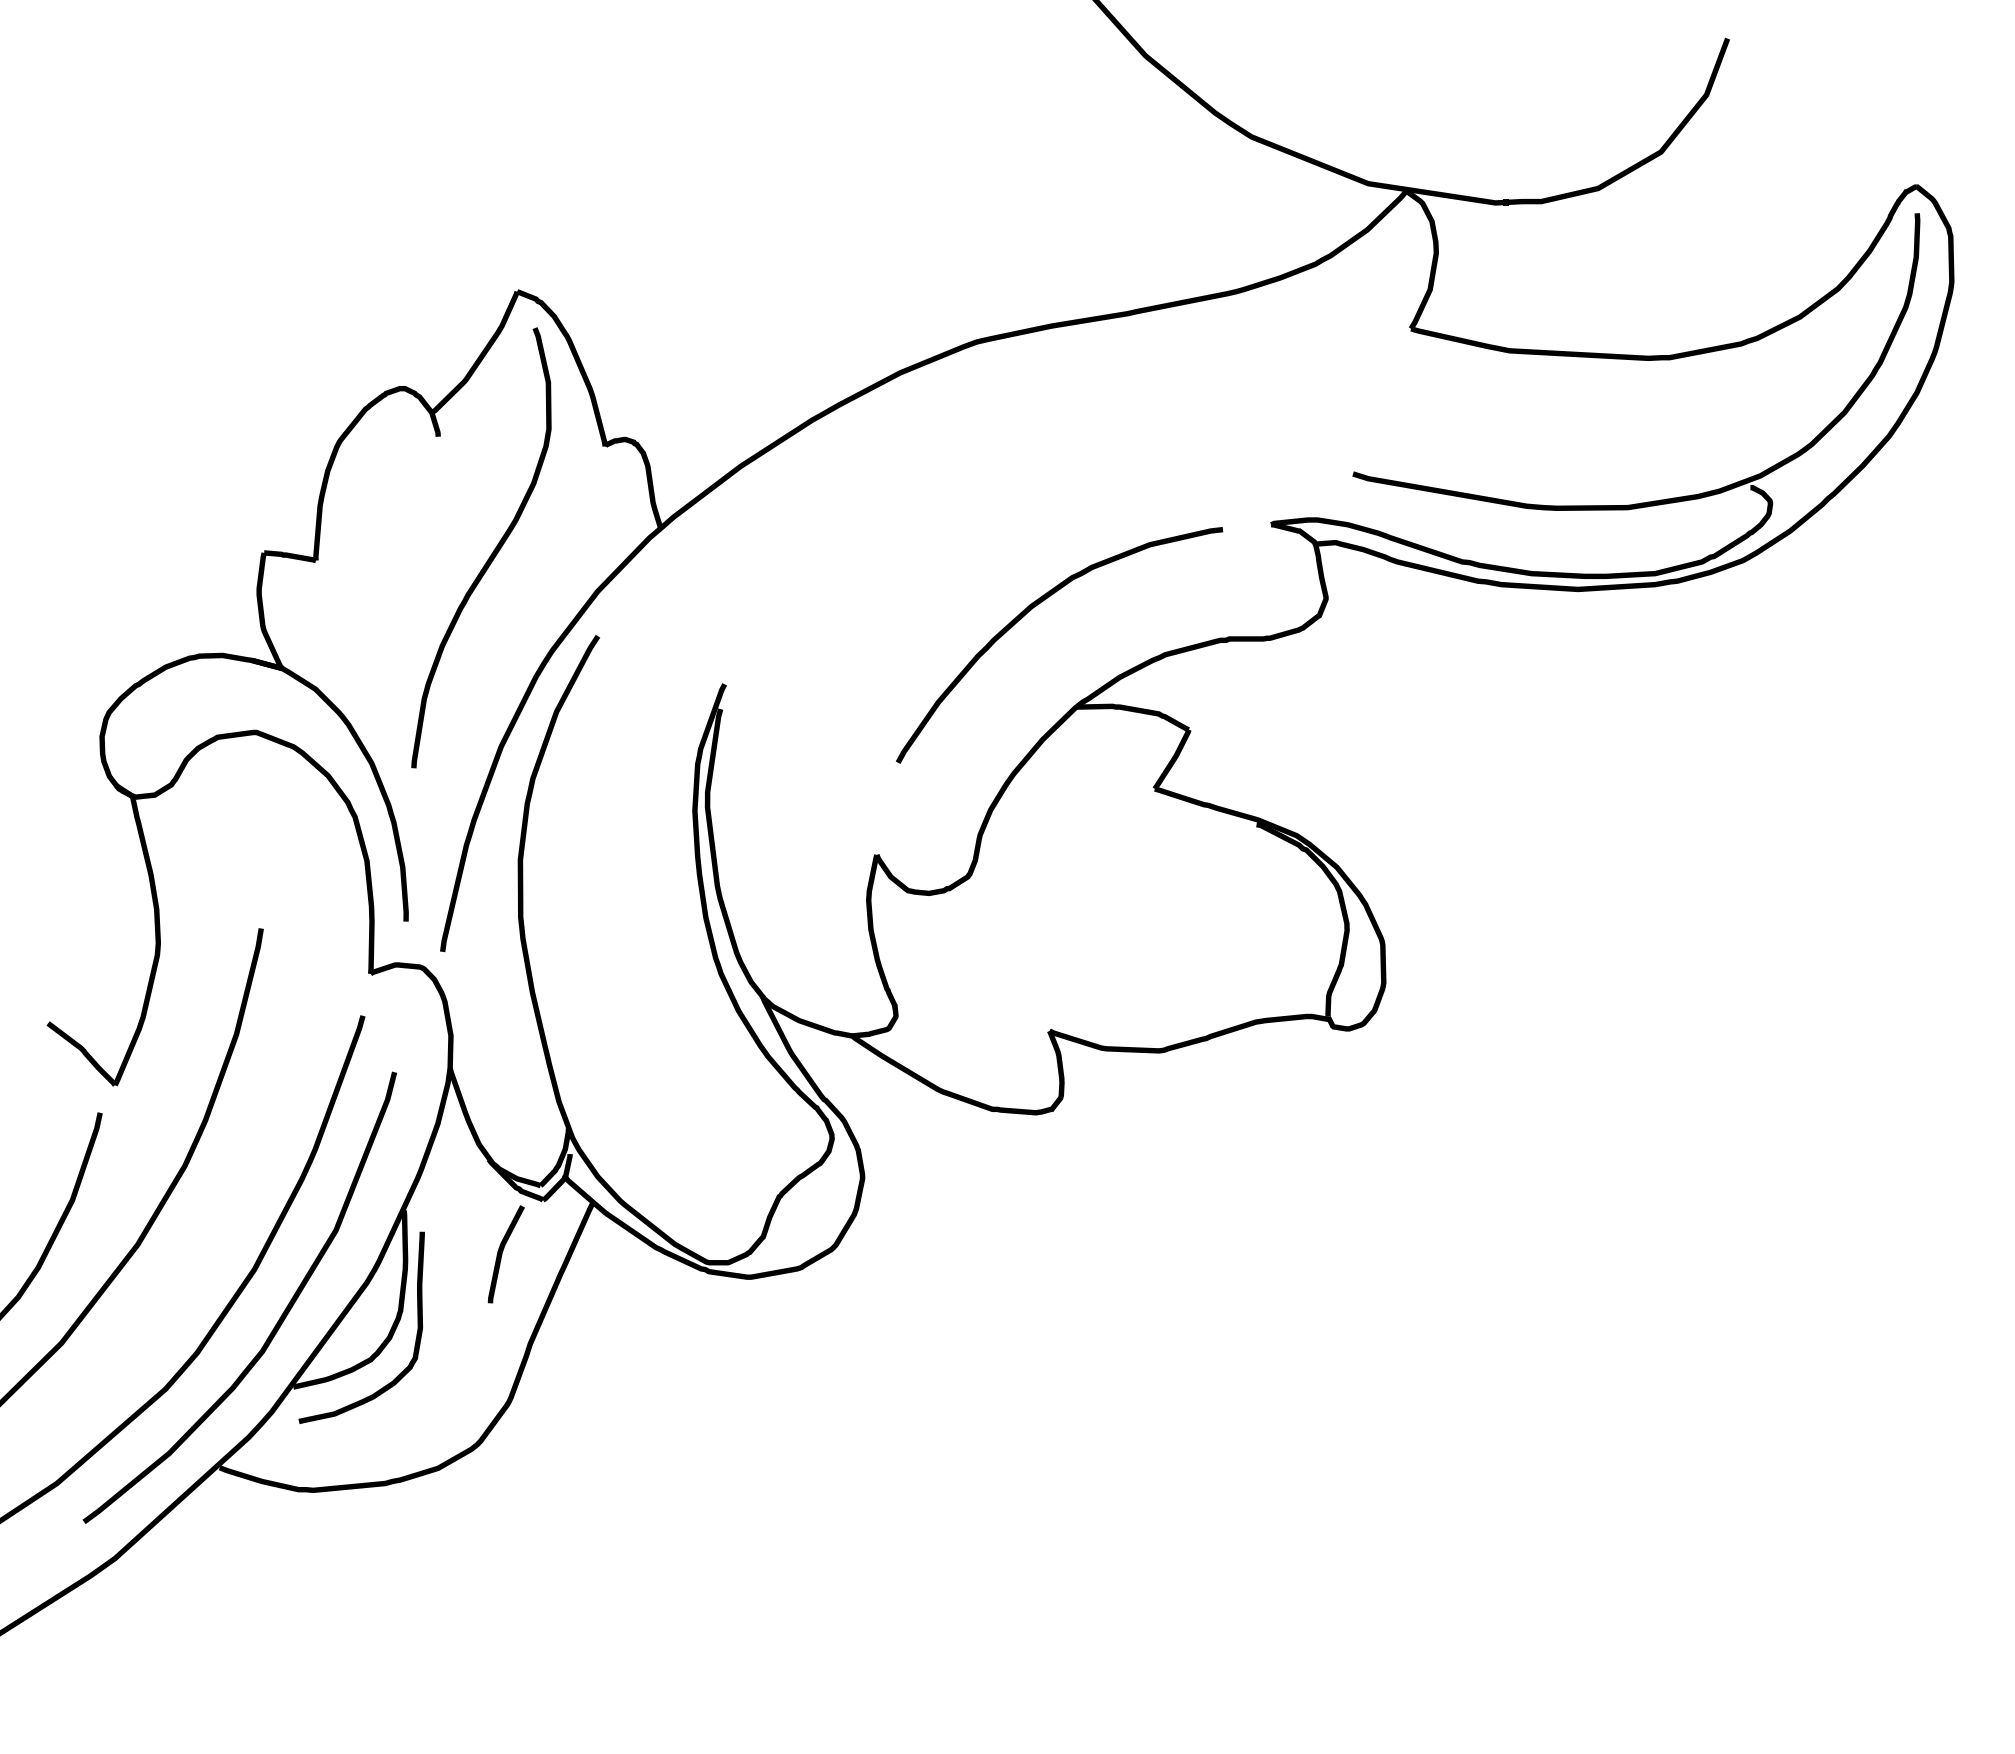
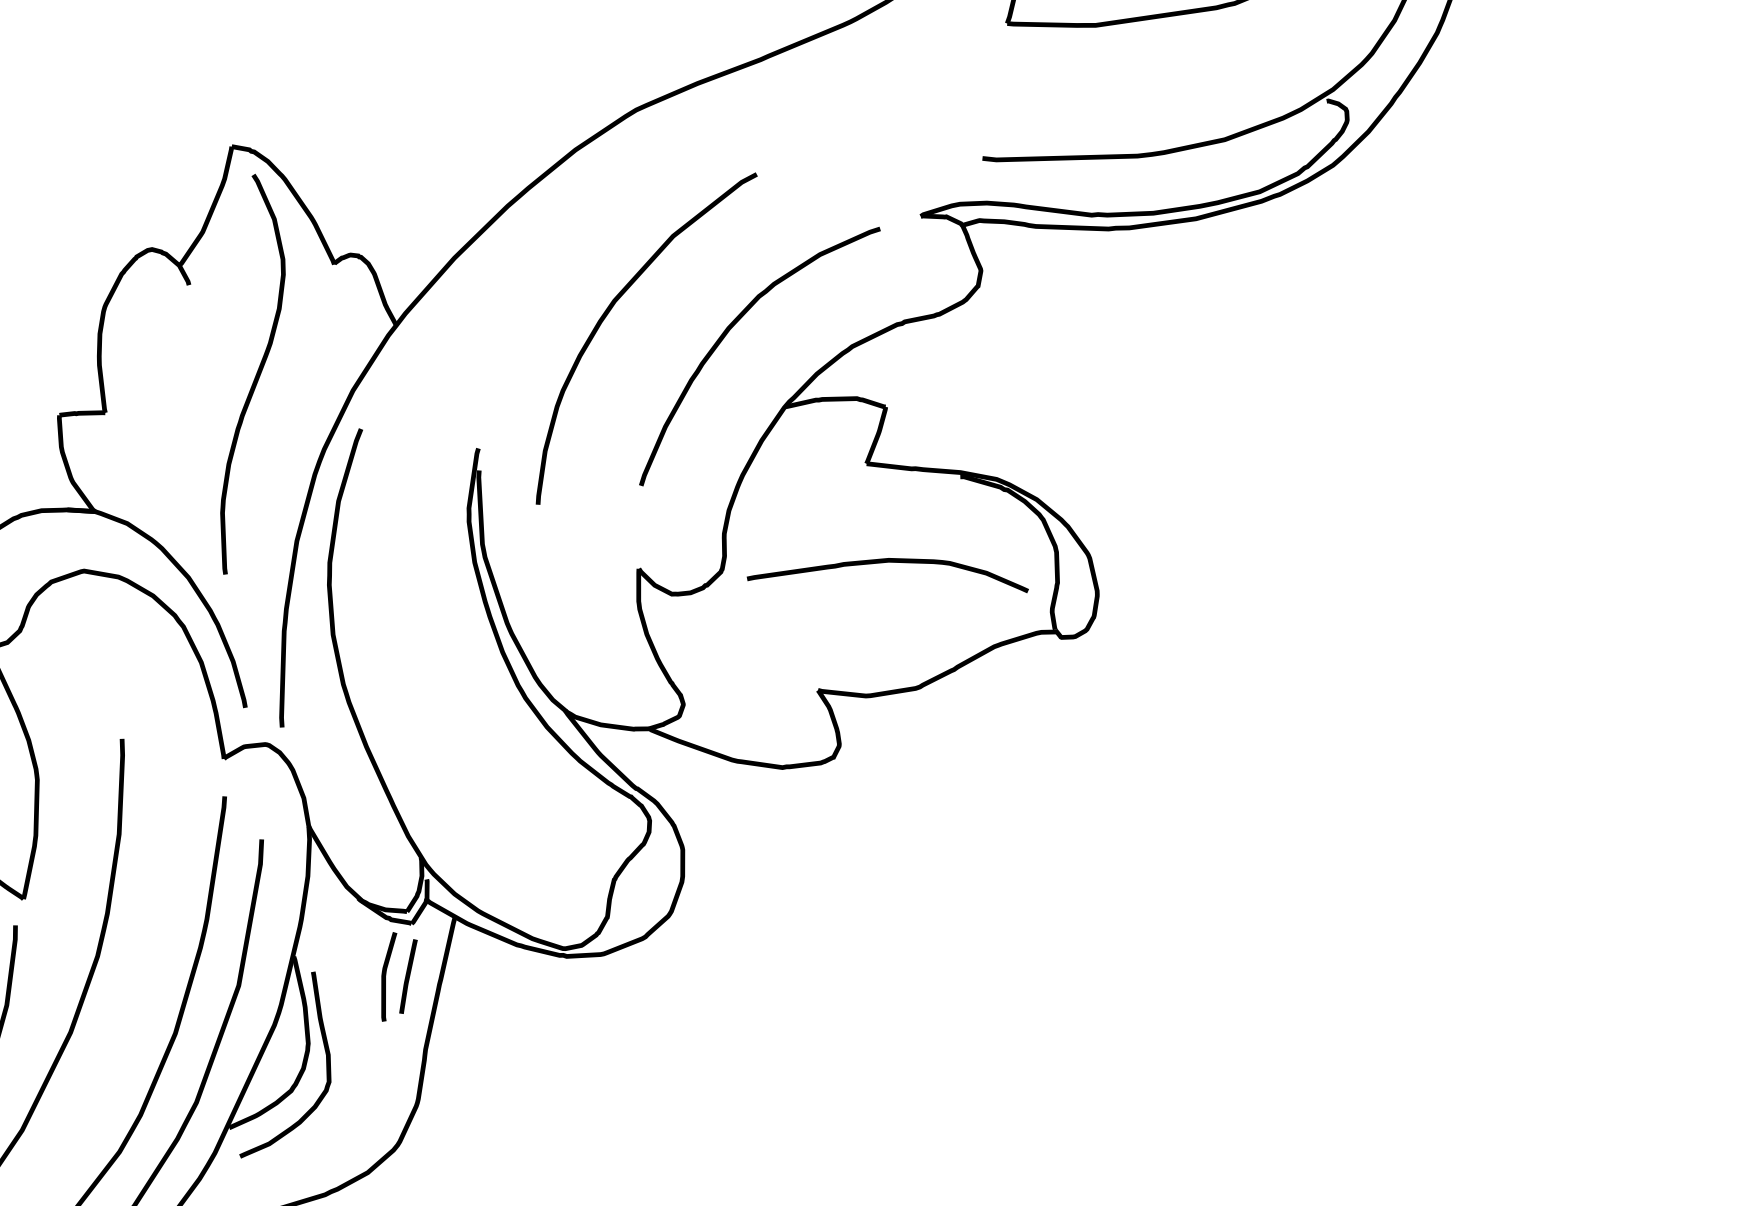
curve: (900, 563) -> (608, 313), added
curve: (1155, 904) -> (887, 563), added
curve: (527, 1258) -> (408, 976), added

